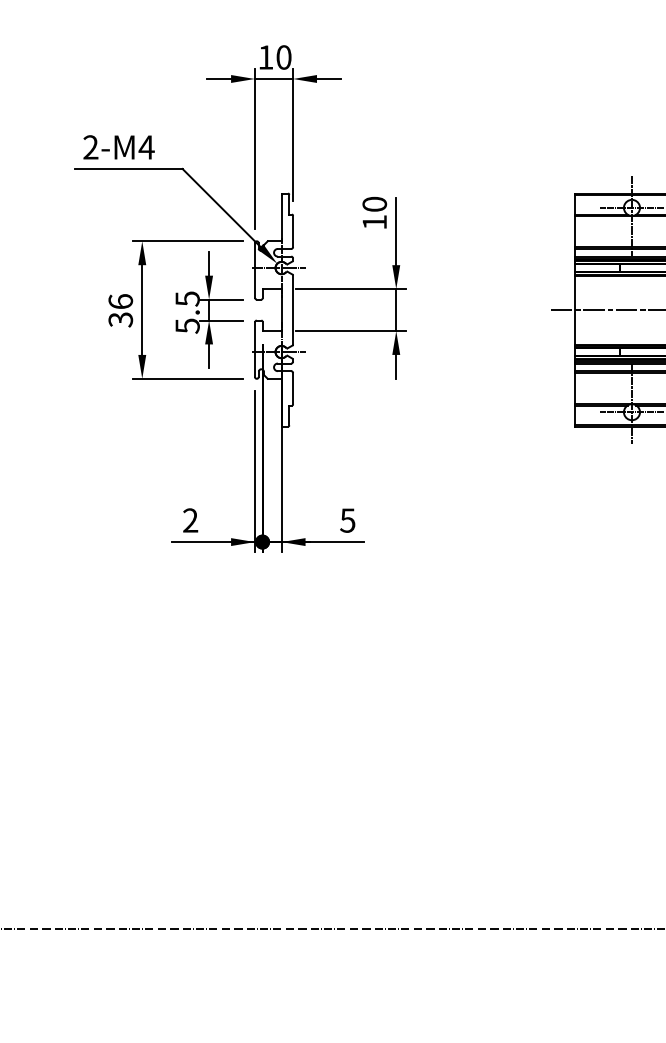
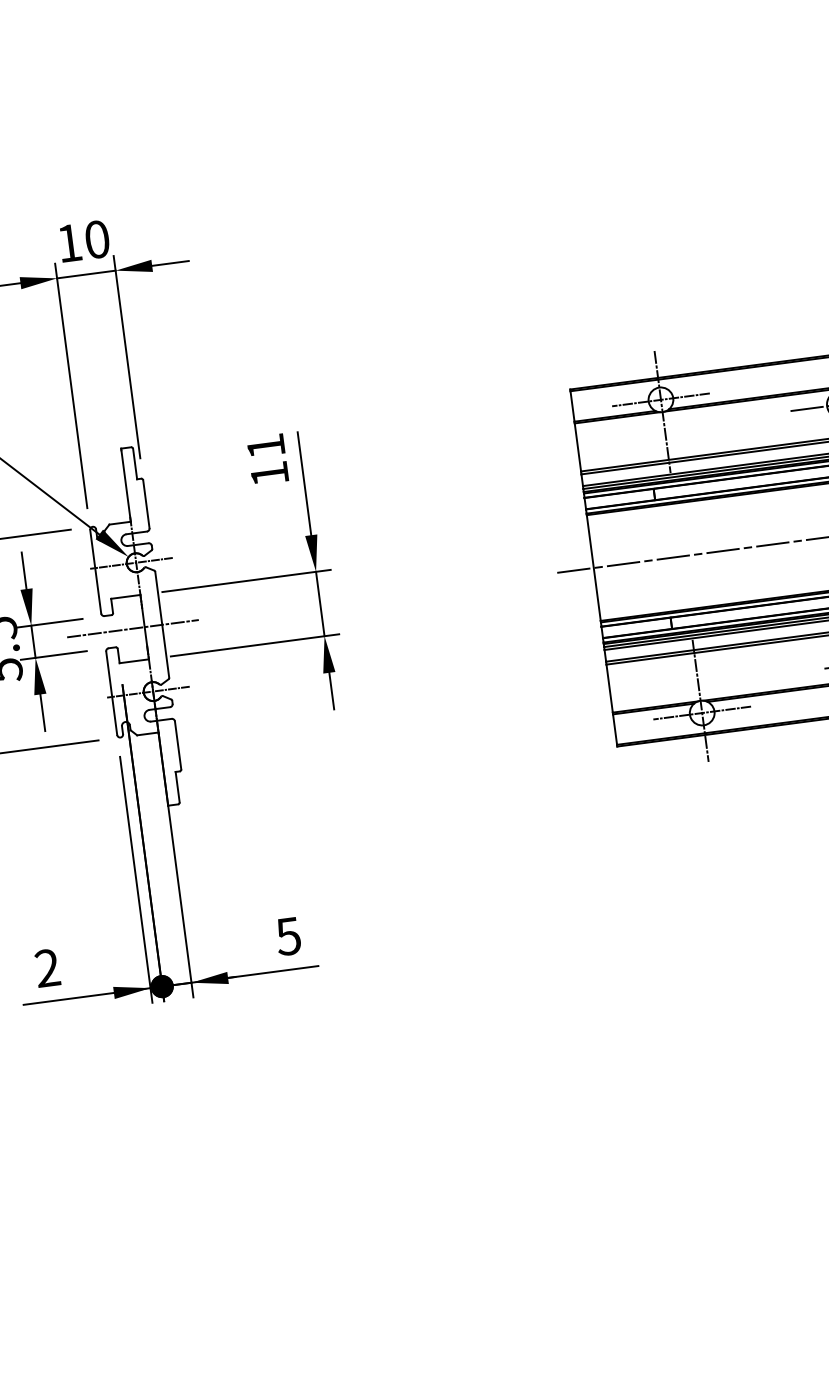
text: (374, 203) -> (265, 445), 10 -> 11
line: (274, 310) -> (133, 629), added

